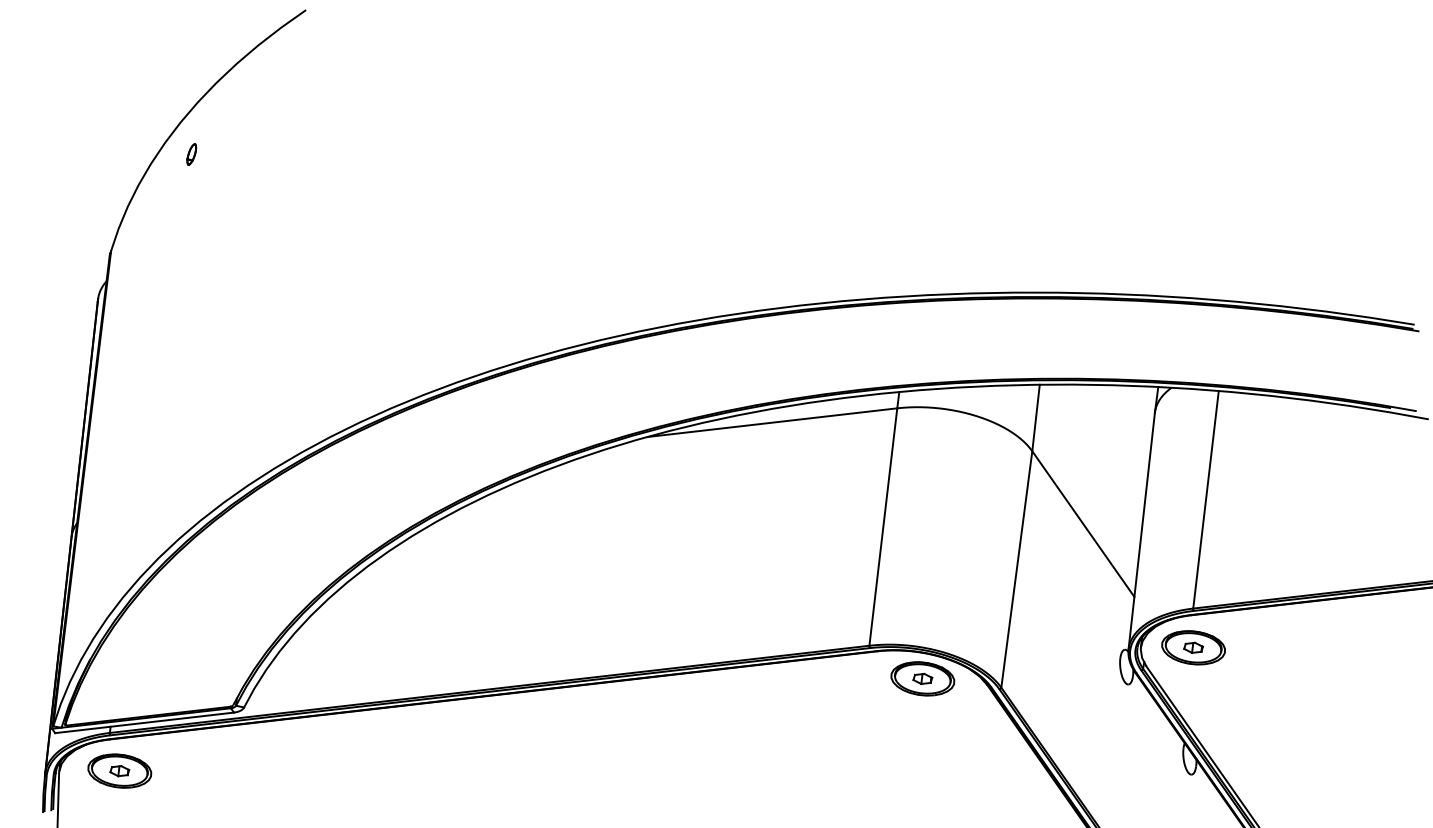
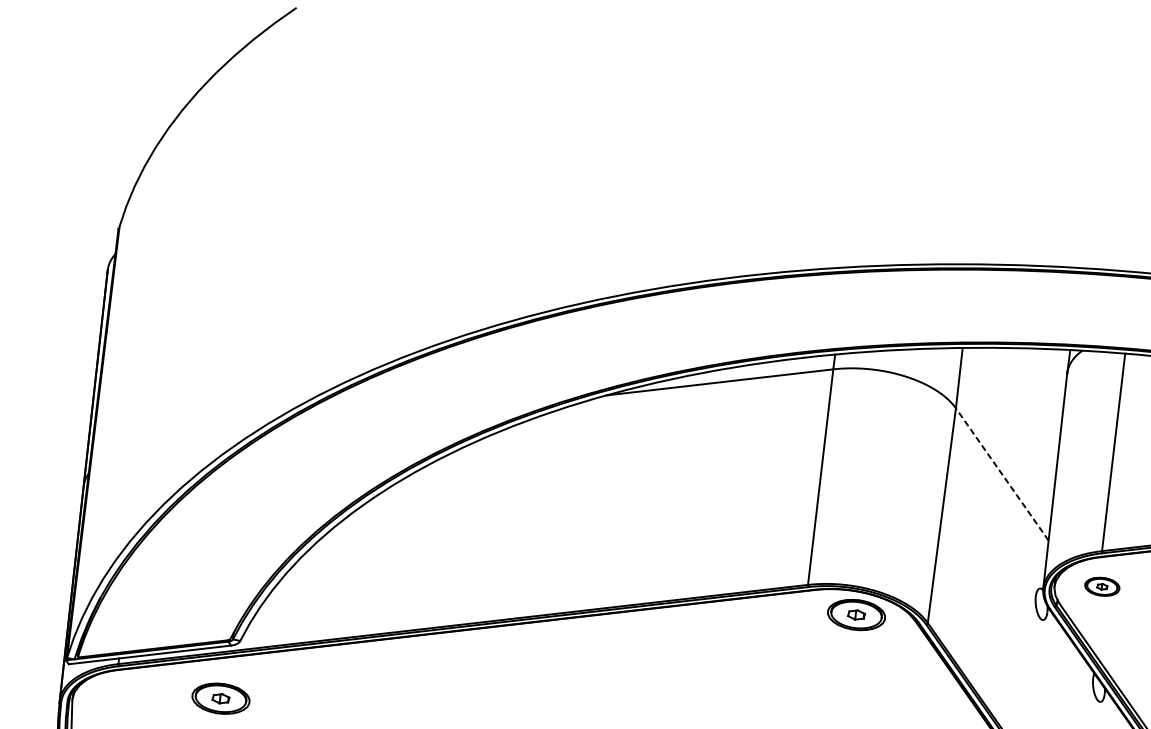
part: (191, 154) -> (192, 138), removed
line: (1083, 524) -> (1002, 474), solid -> dashed
part: (1193, 647) -> (1102, 586), size x0.6
part: (119, 770) -> (220, 698), moved

